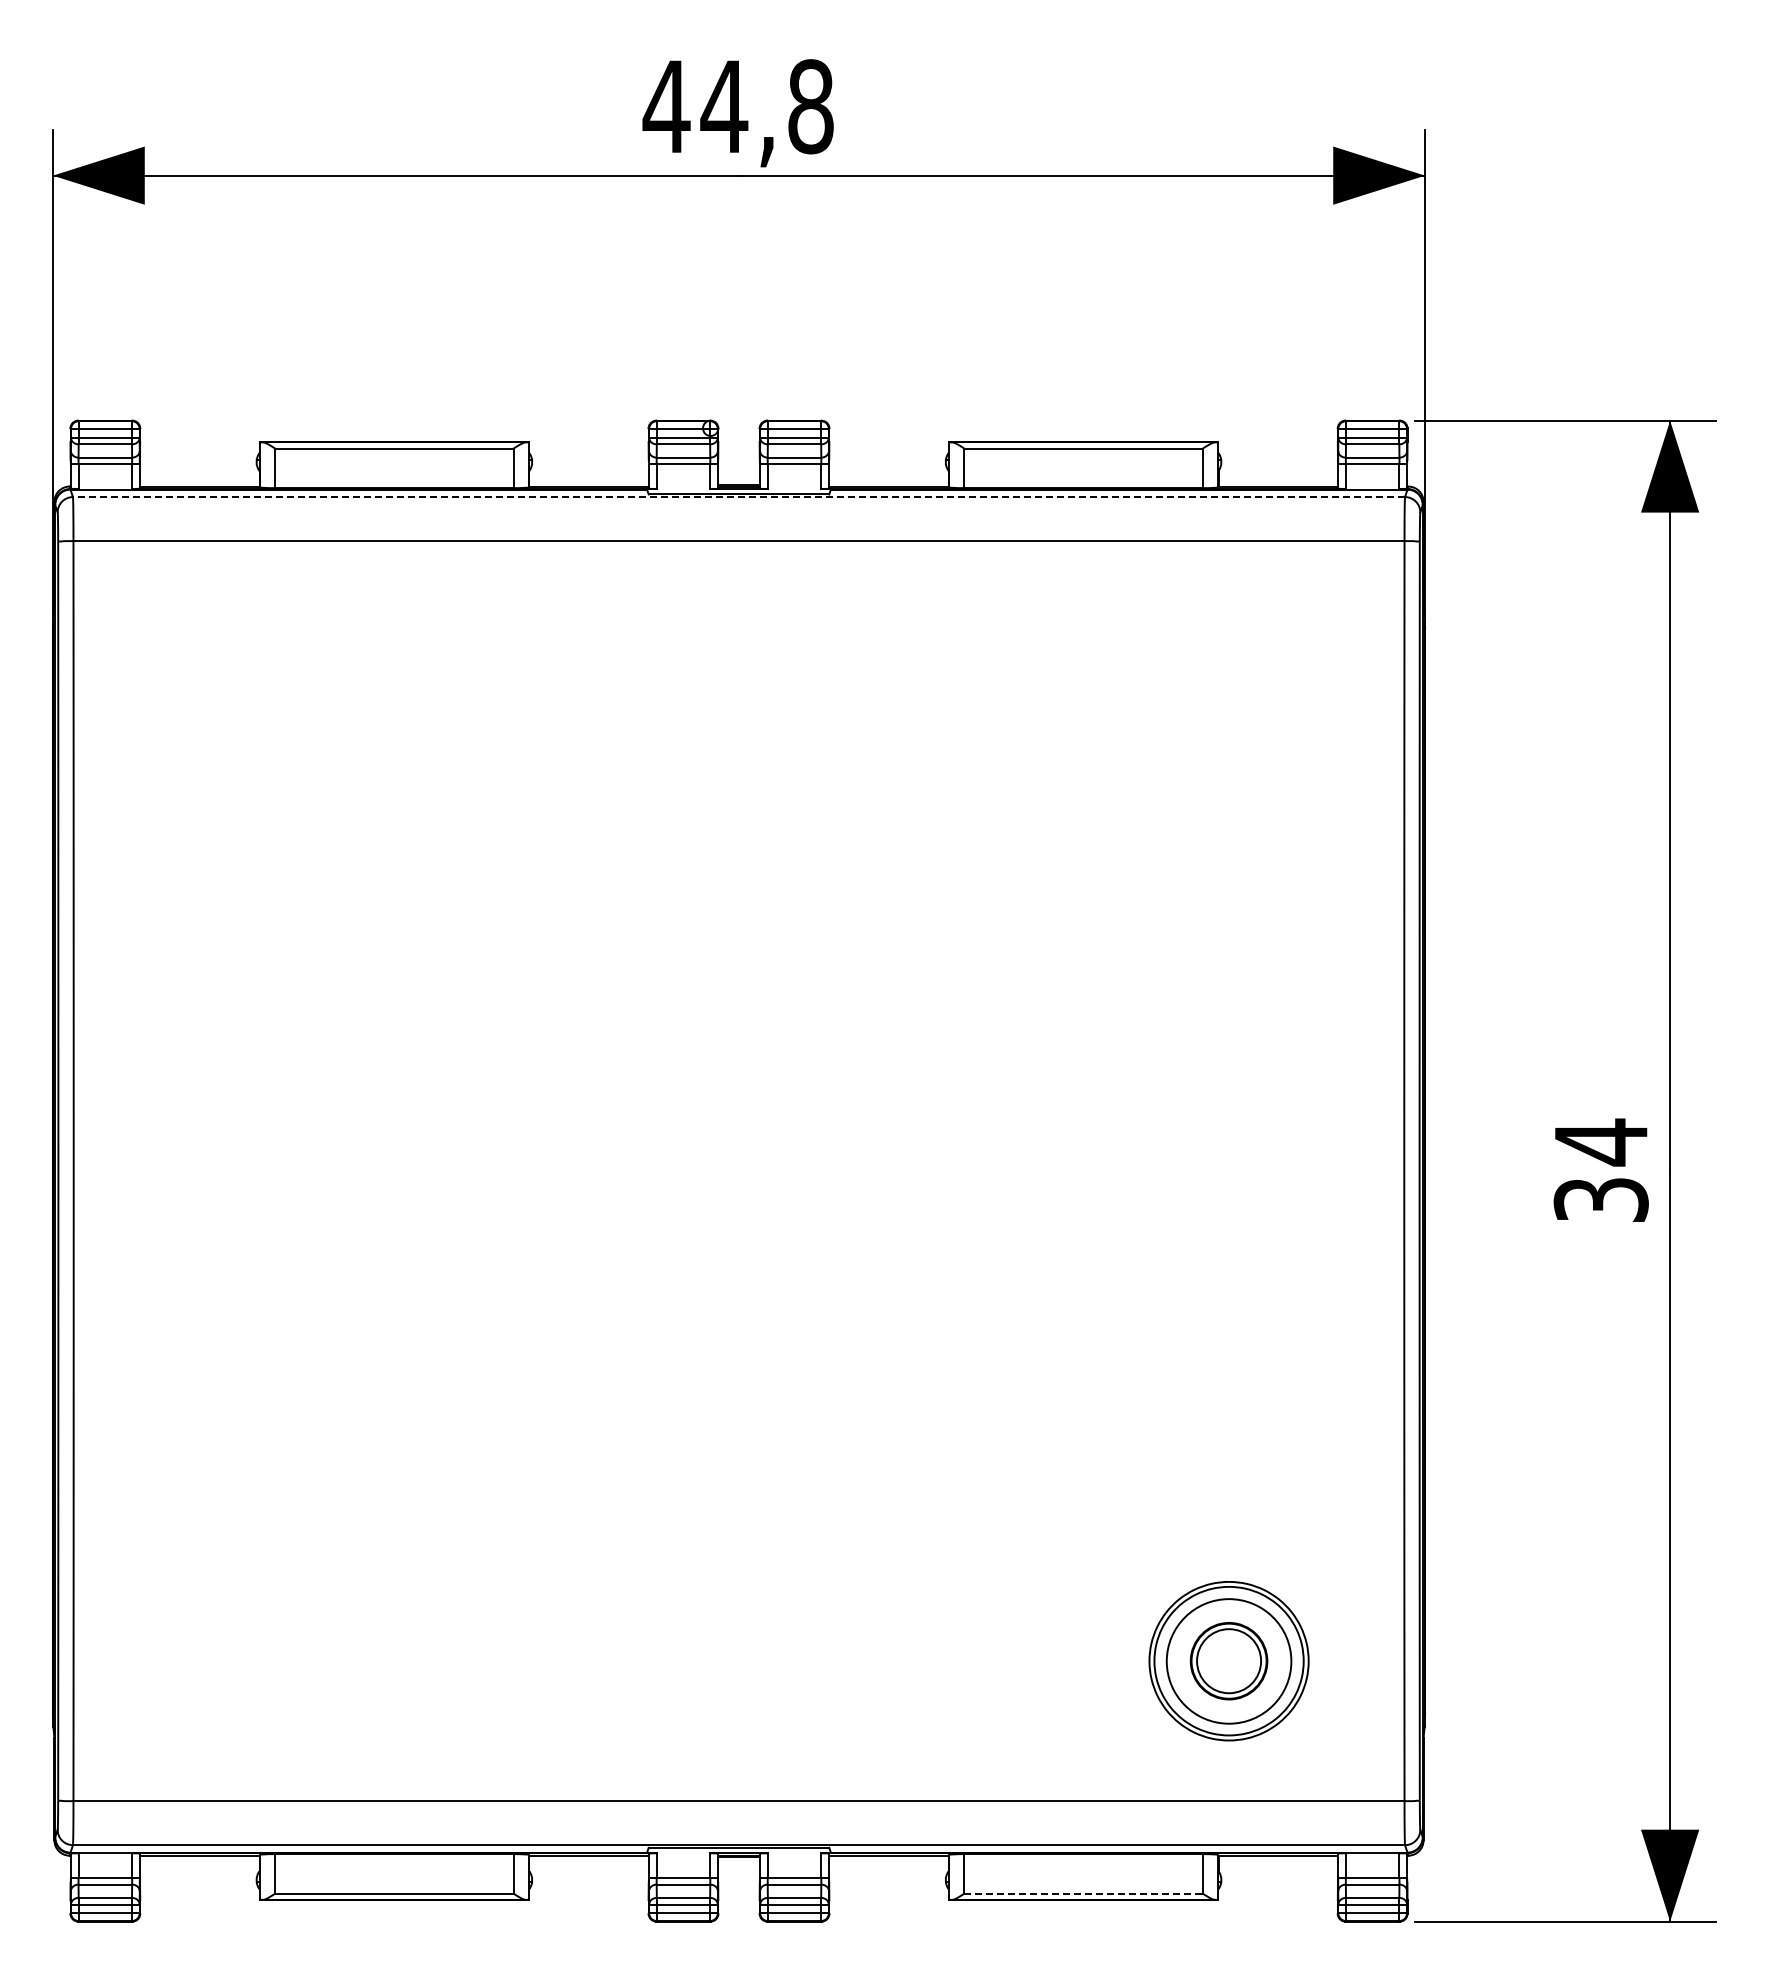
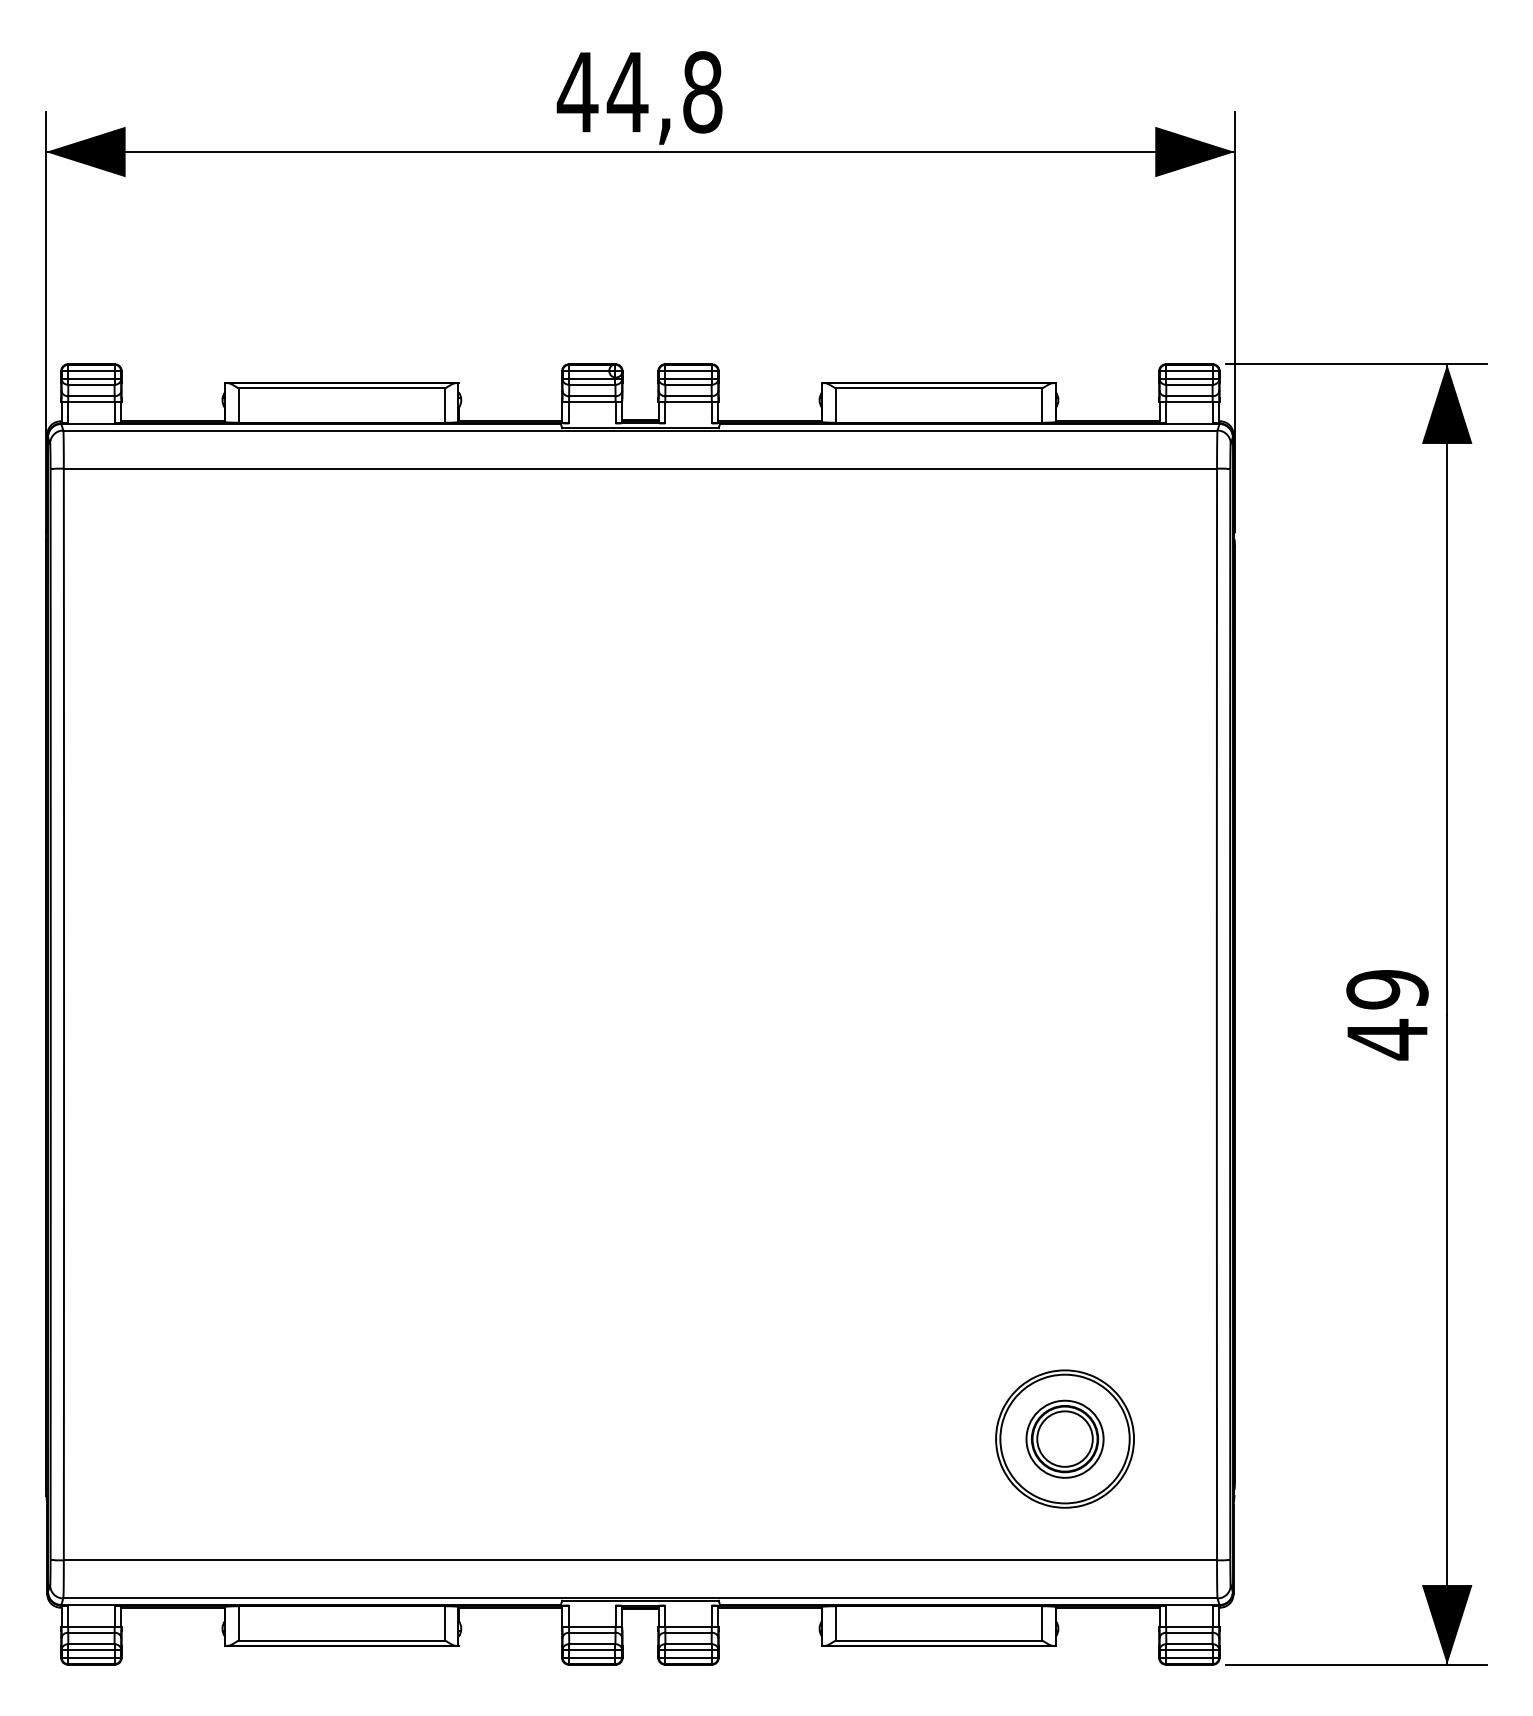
line: (738, 497) -> (640, 430), dashed -> solid
text: (1600, 1171) -> (1386, 1014), 34 -> 49
circle: (1228, 1660) -> (1064, 1438), size x0.71
line: (1084, 1893) -> (939, 1640), dashed -> solid

